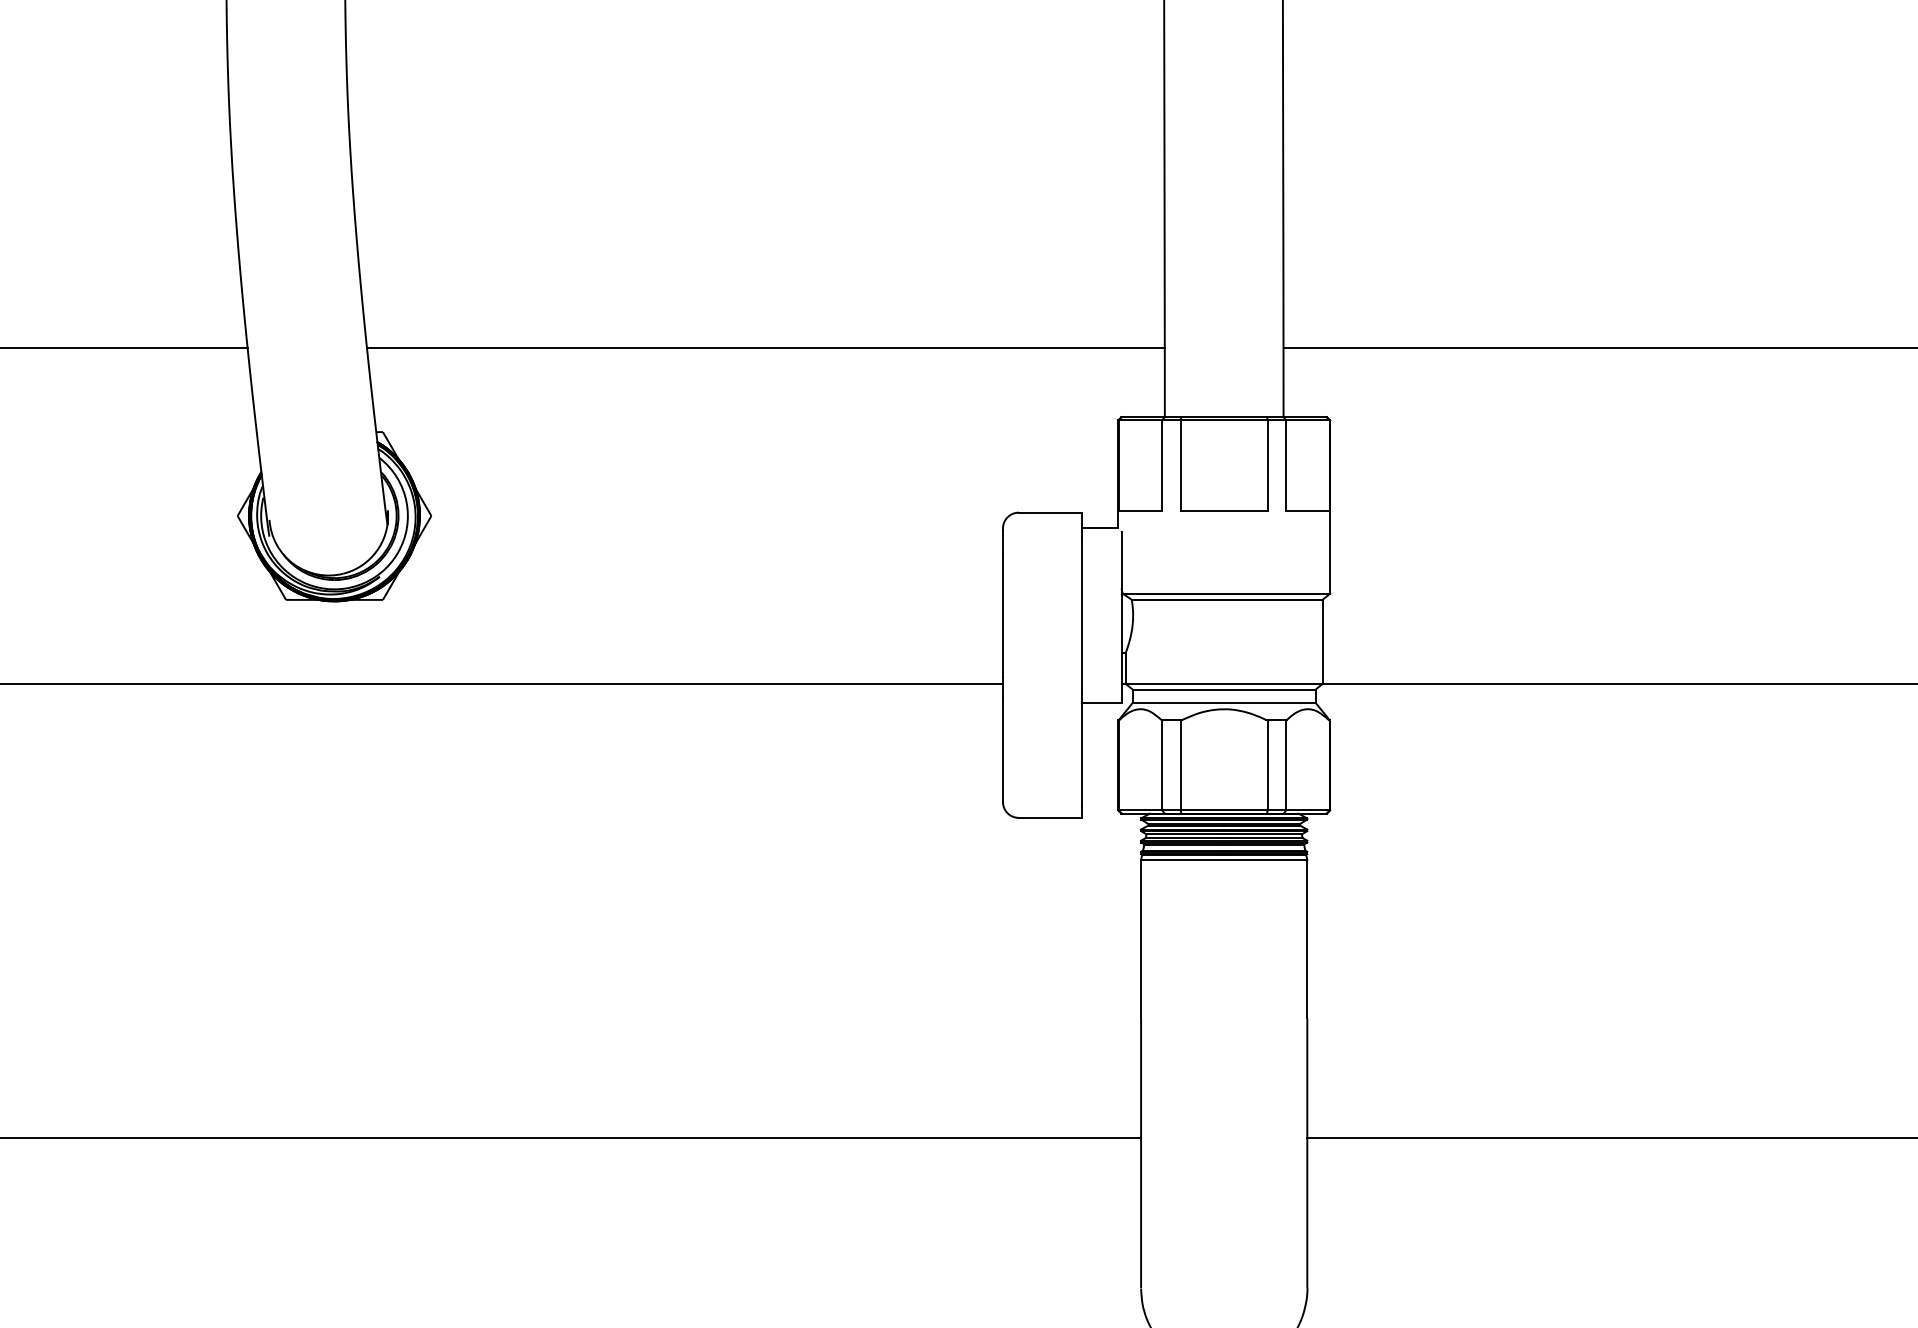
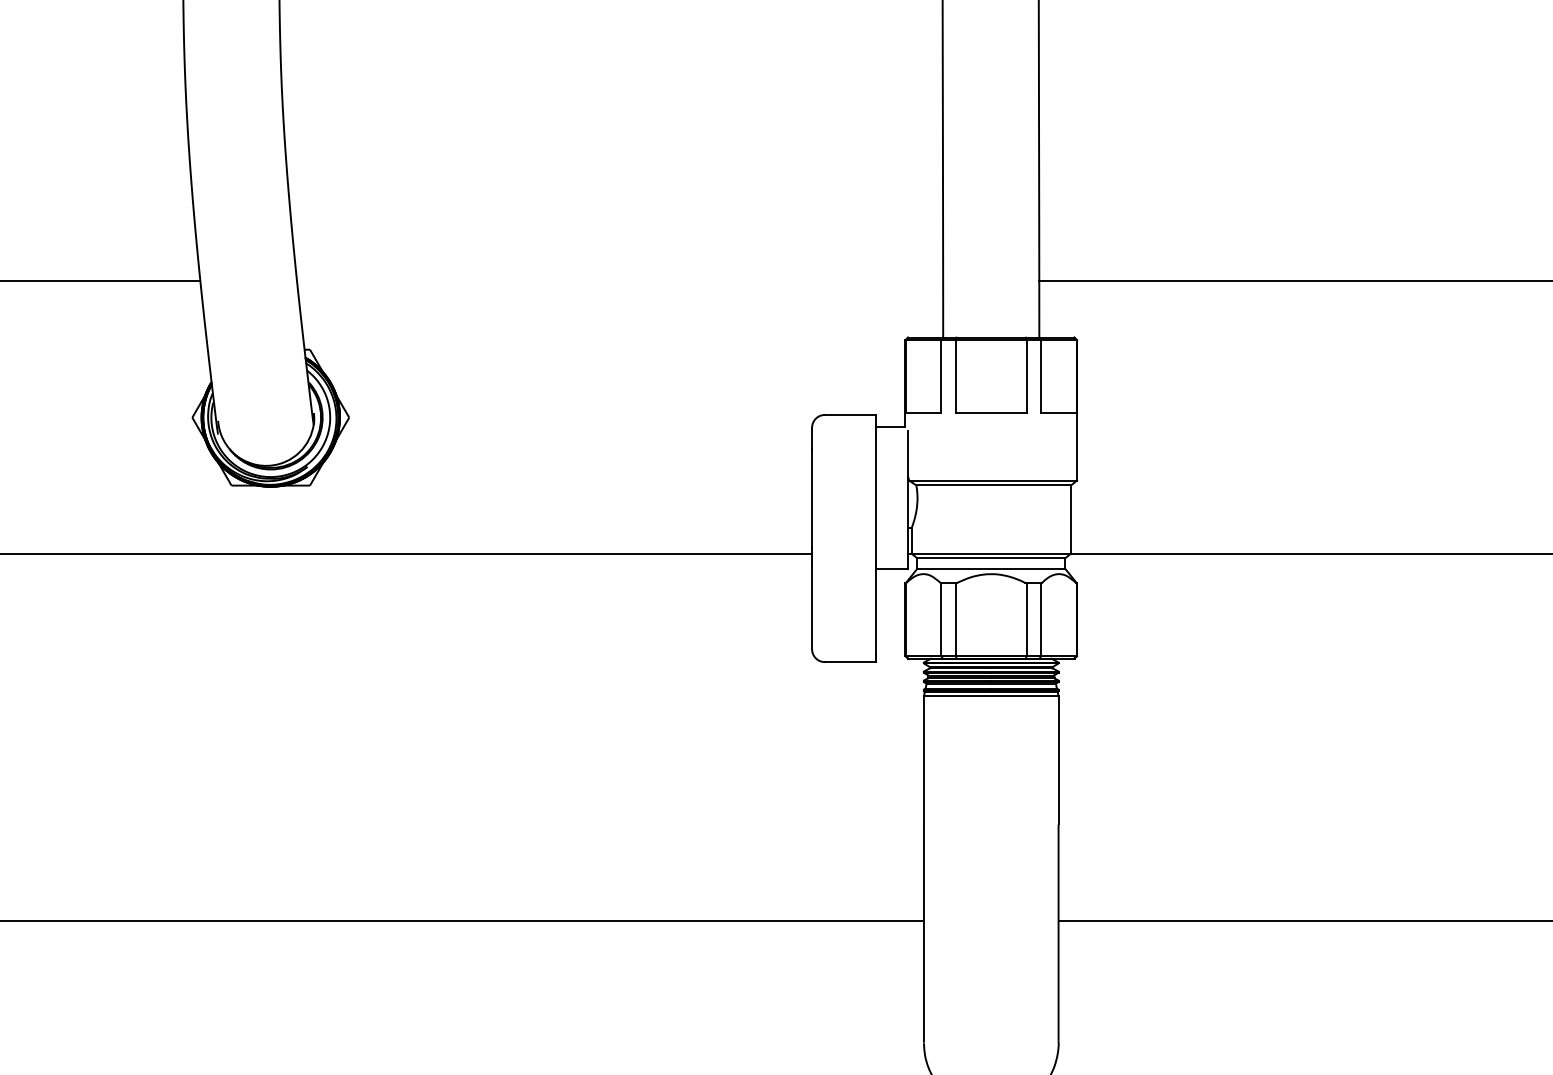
line: (765, 347) -> (619, 281), removed

